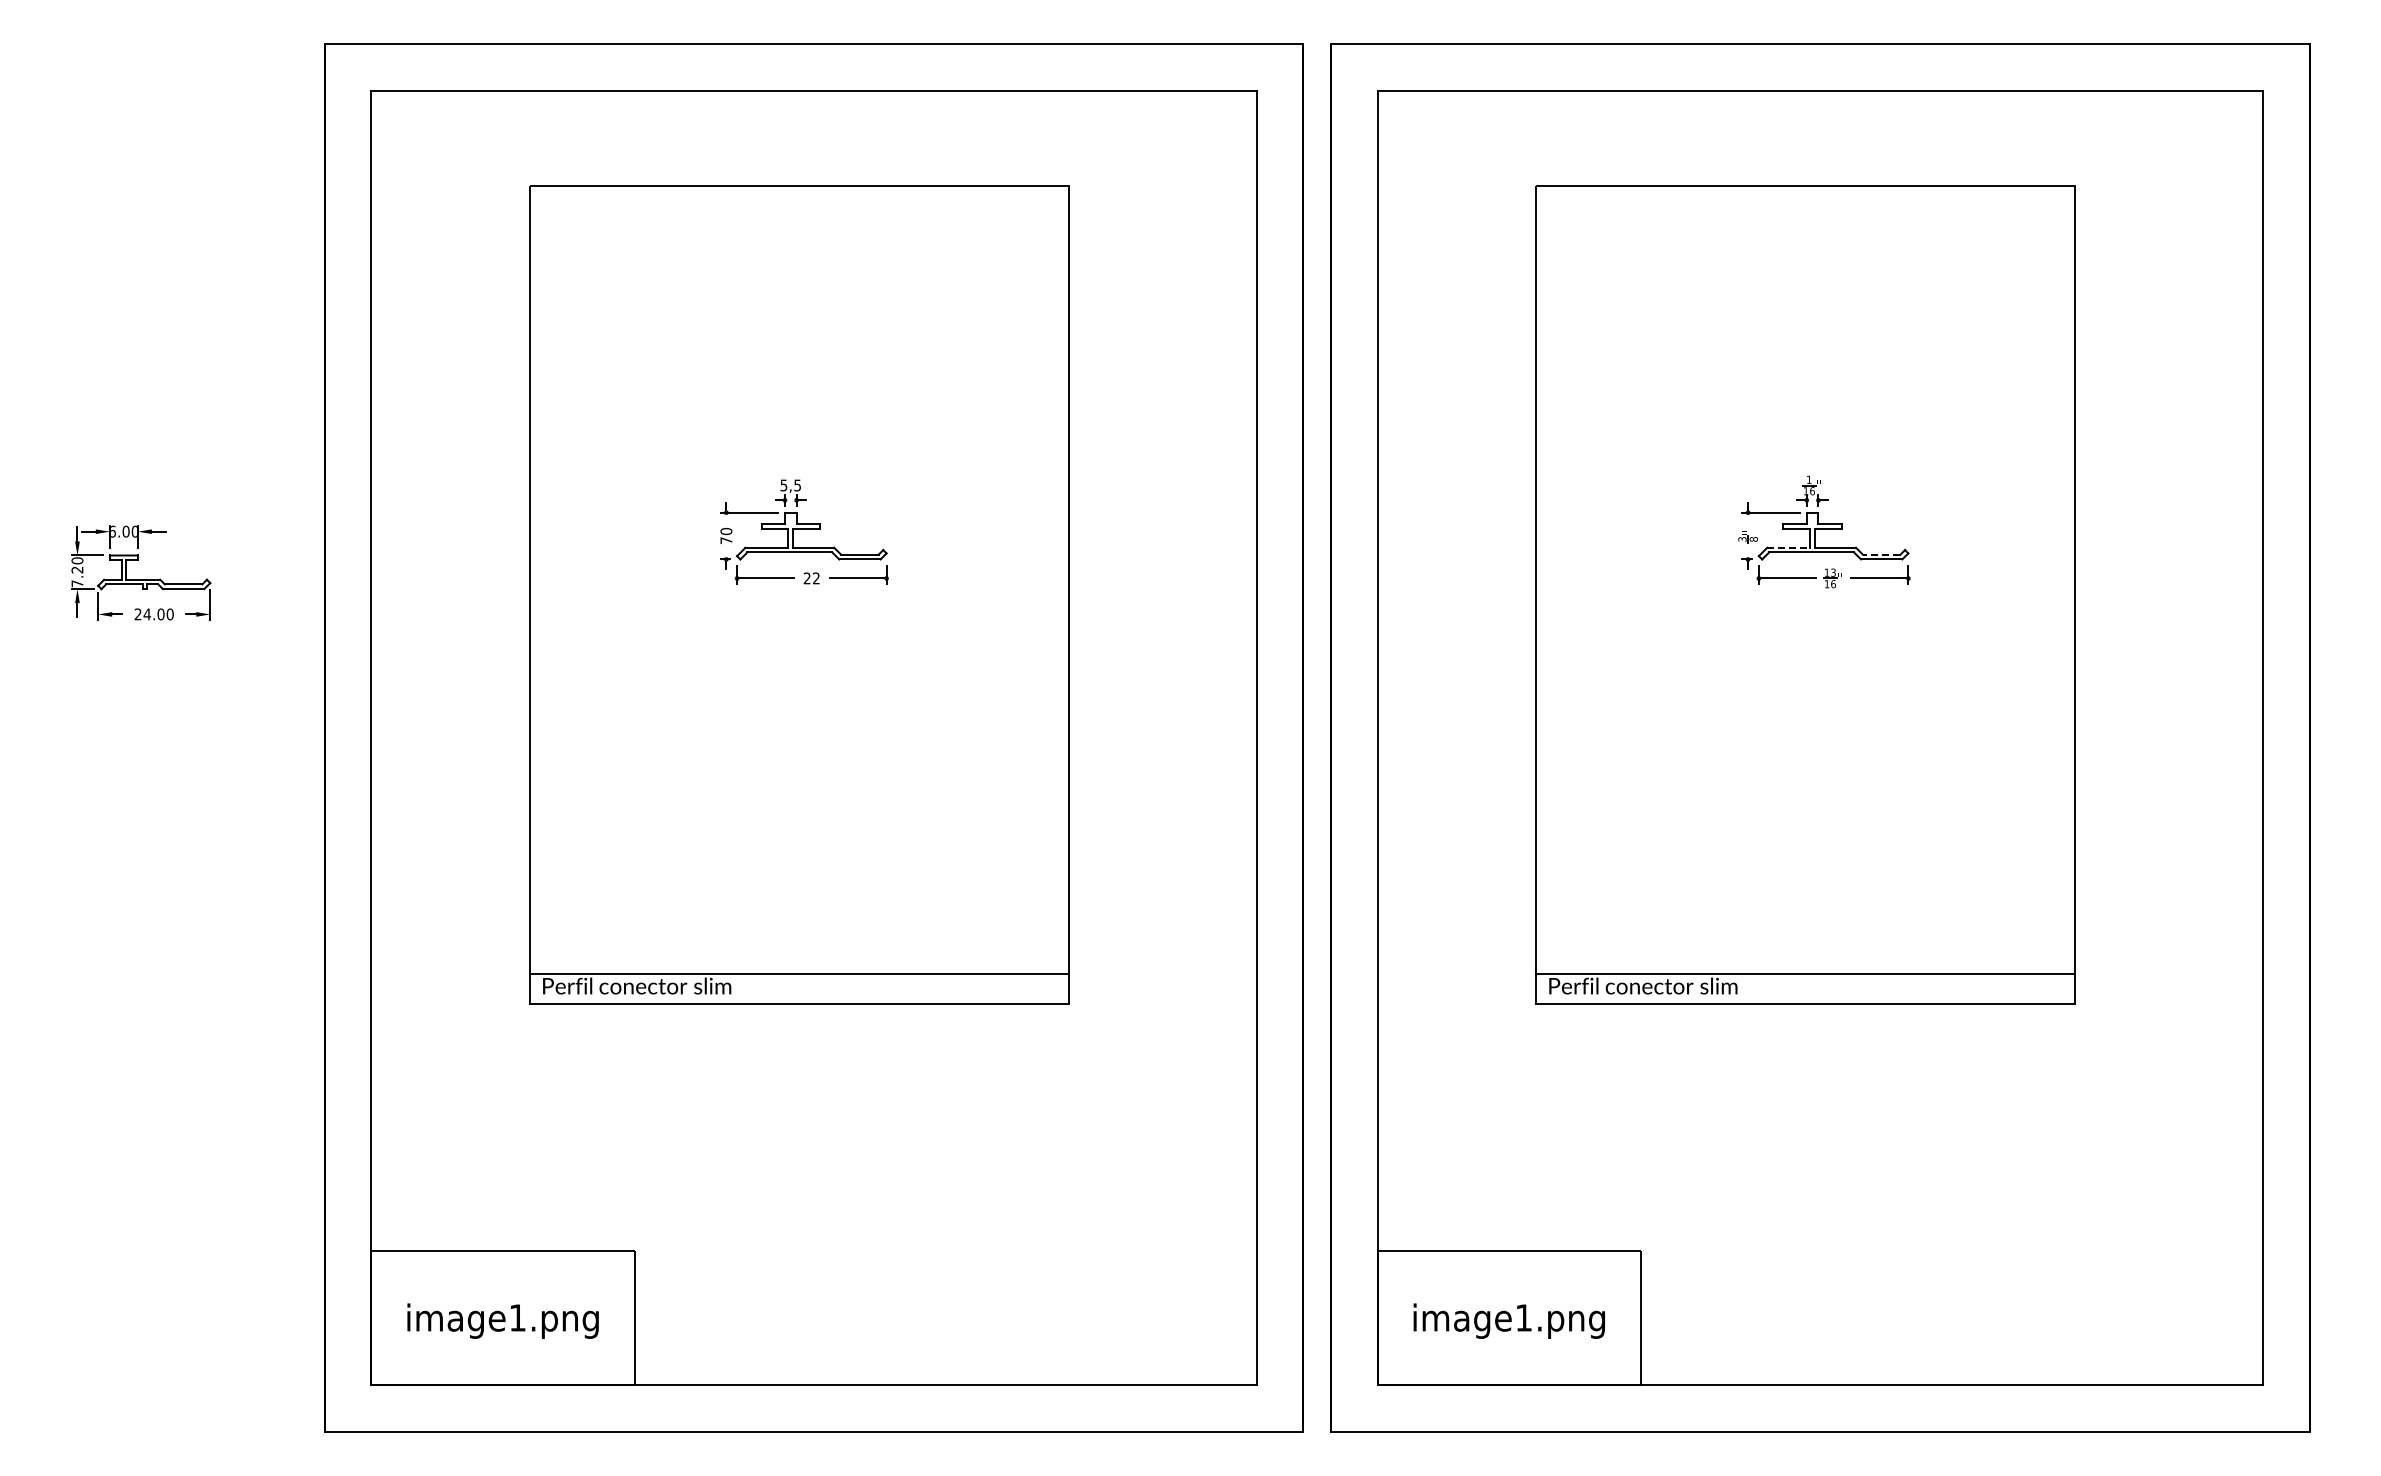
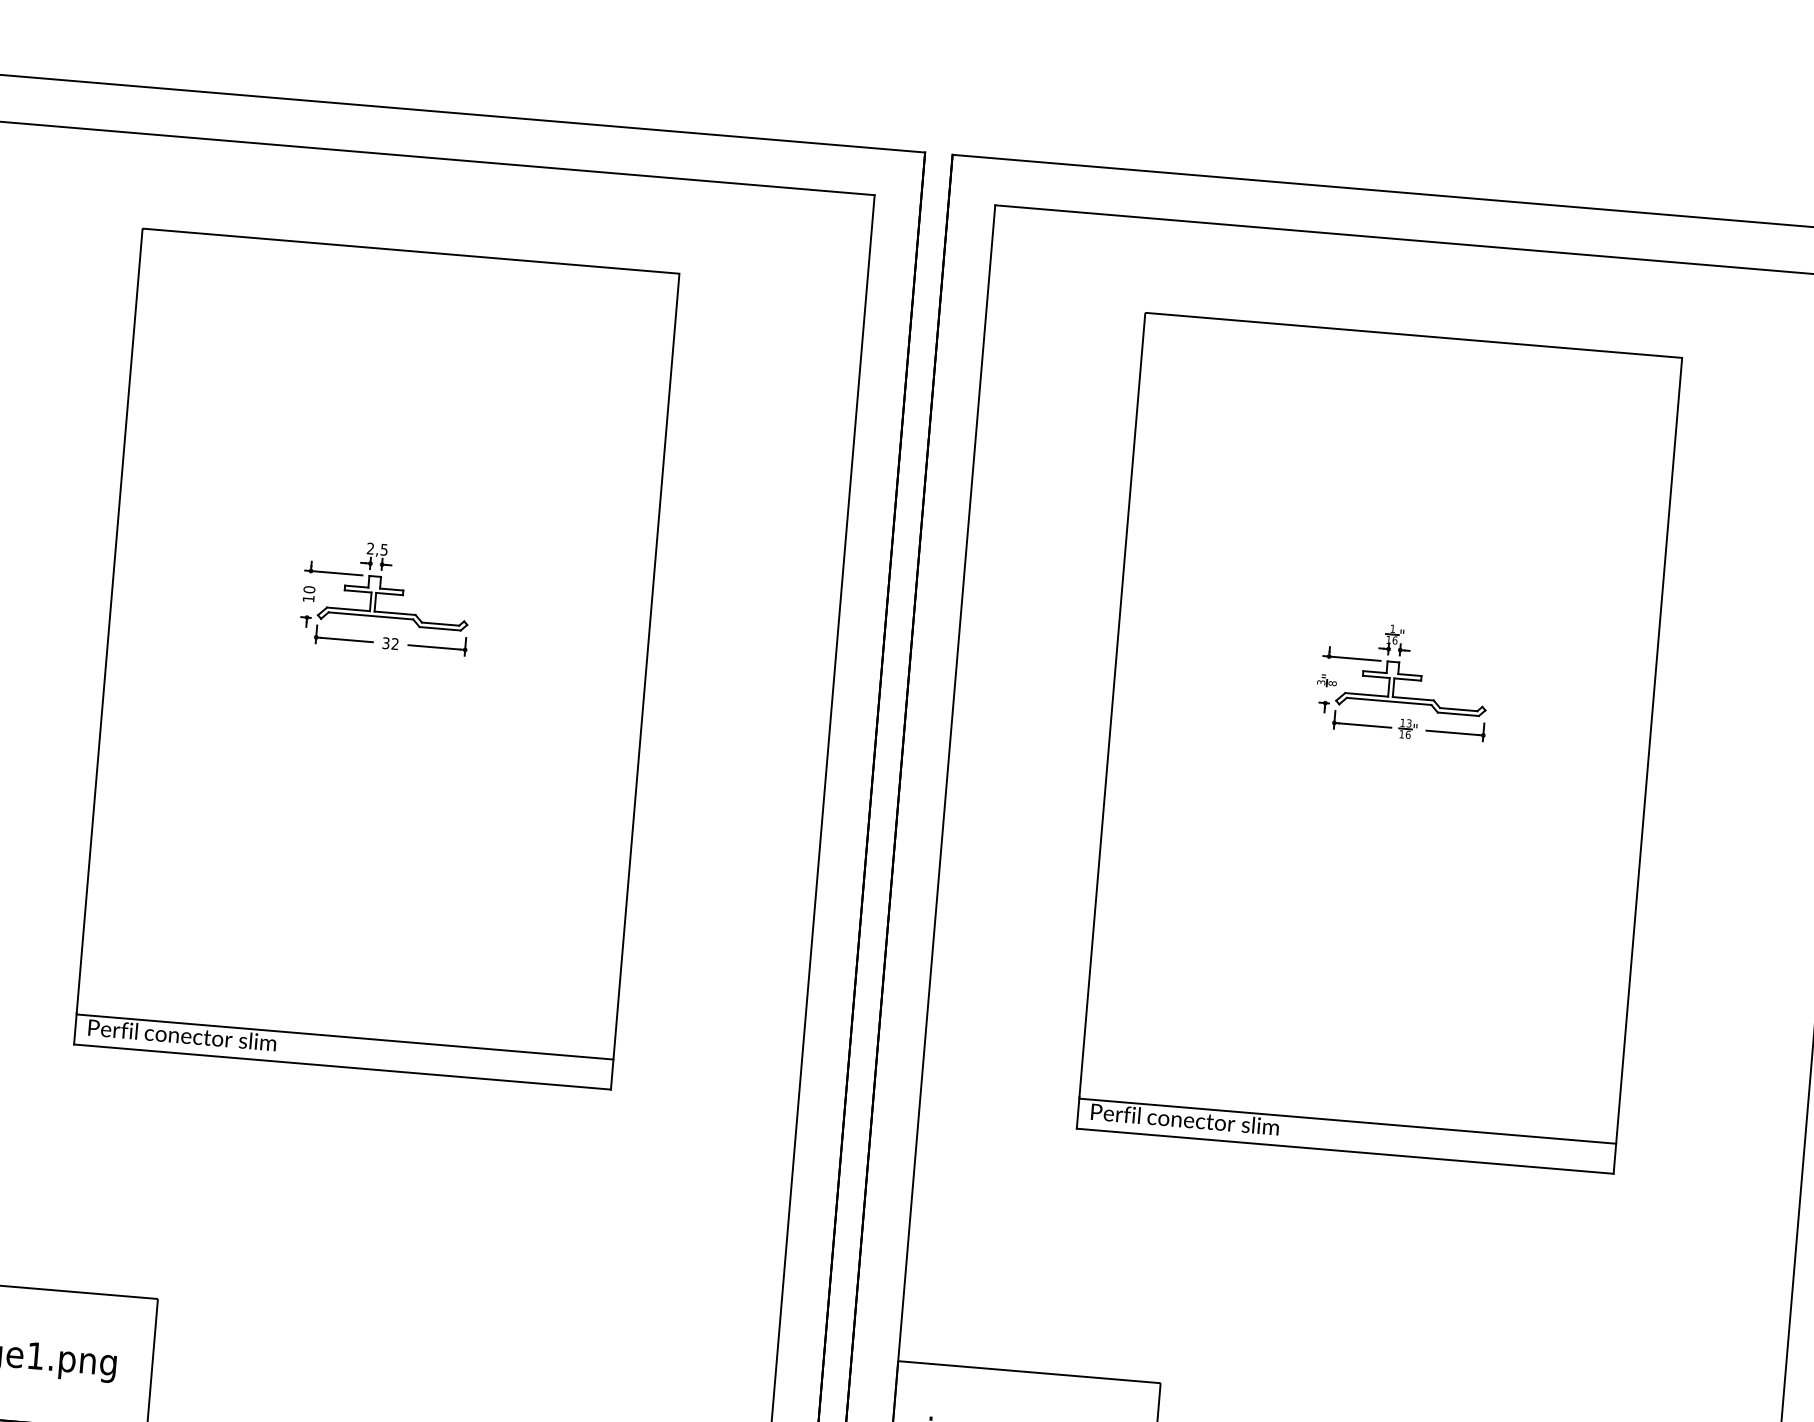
text: (783, 485) -> (370, 548), 5,5 -> 2,5
text: (726, 540) -> (308, 598), 70 -> 10
line: (1788, 547) -> (1366, 694), dashed -> solid
line: (1881, 554) -> (1458, 709), dashed -> solid
text: (806, 578) -> (385, 643), 22 -> 32

